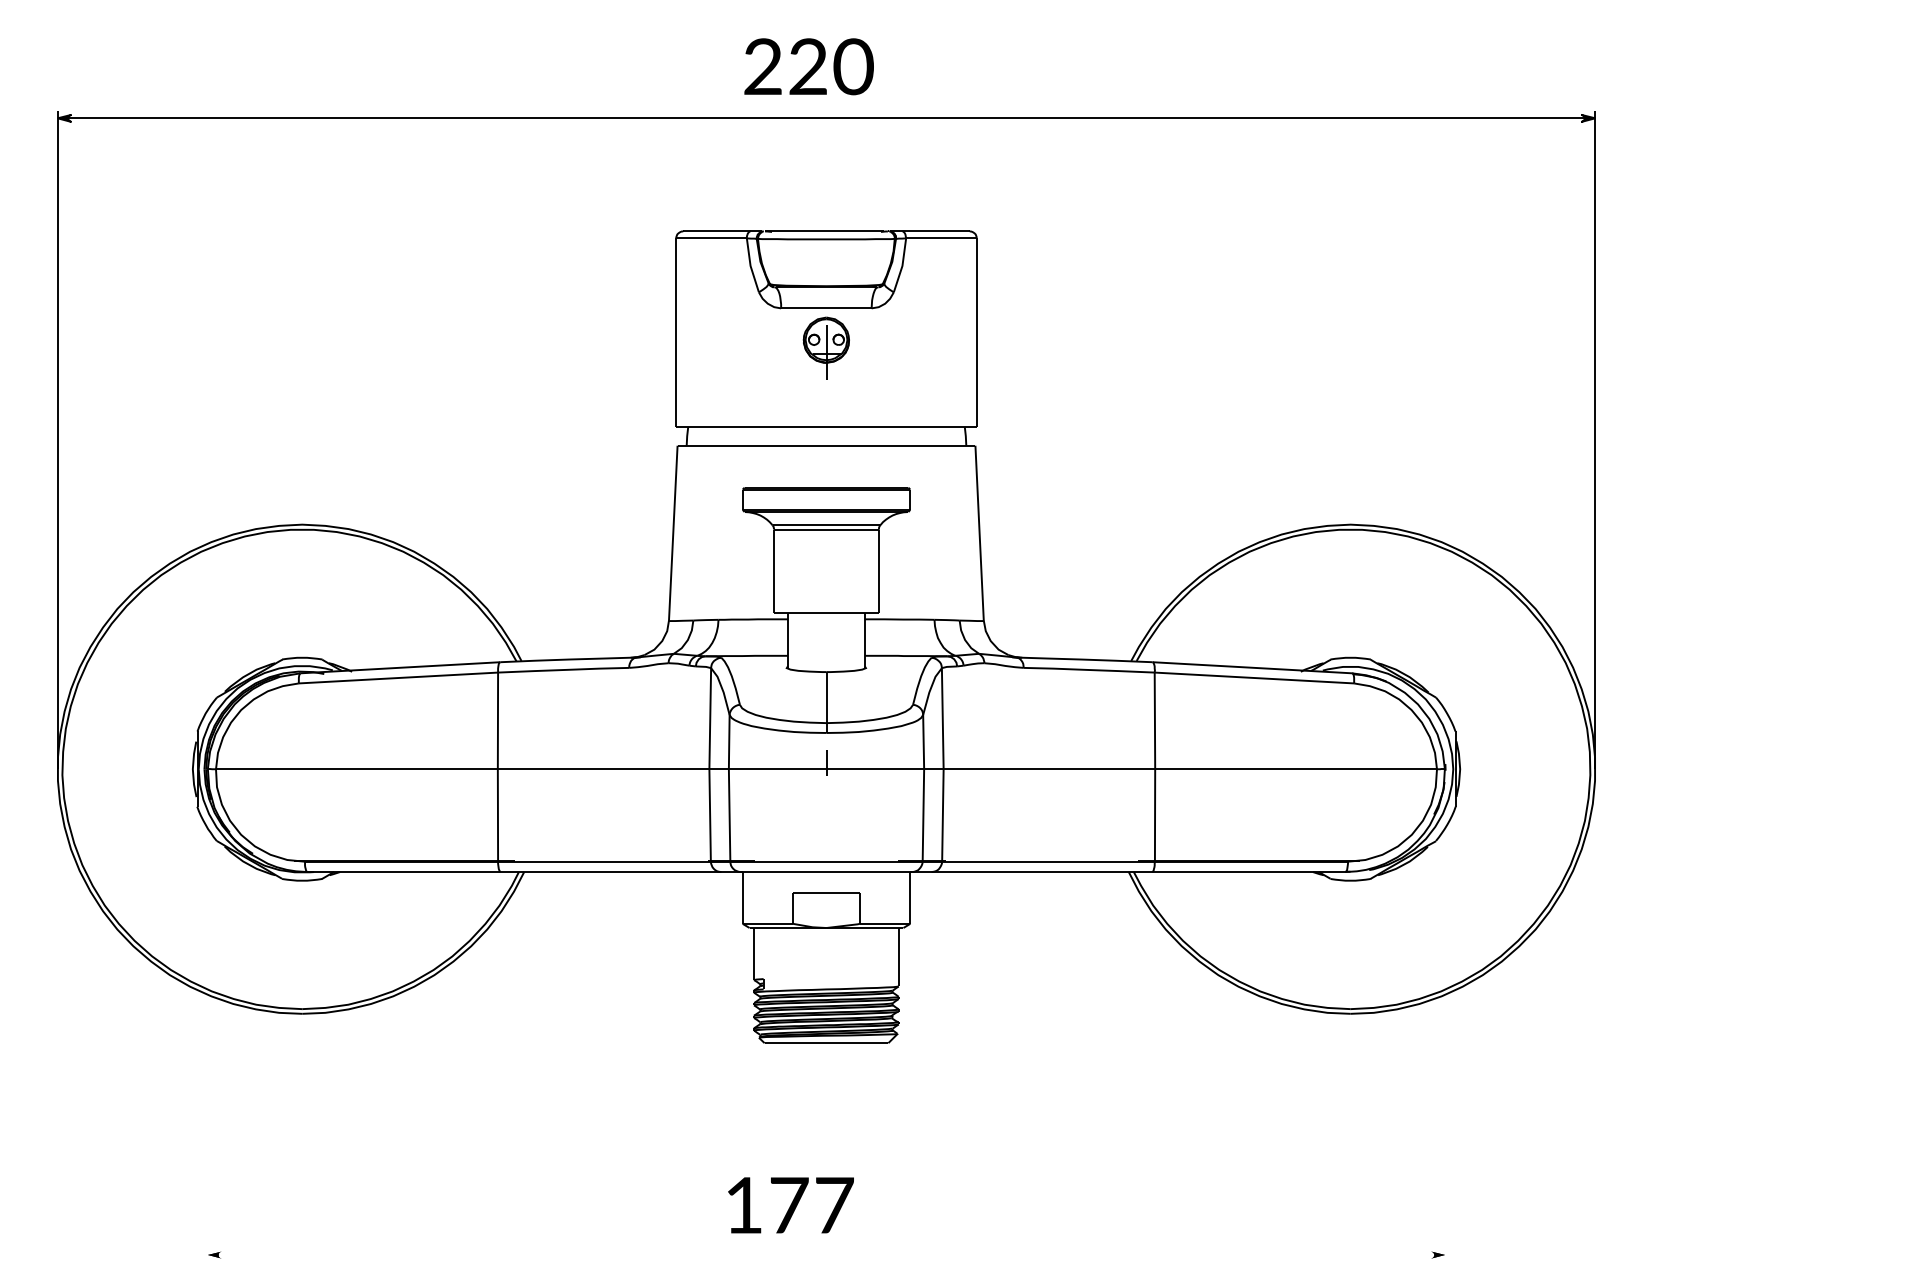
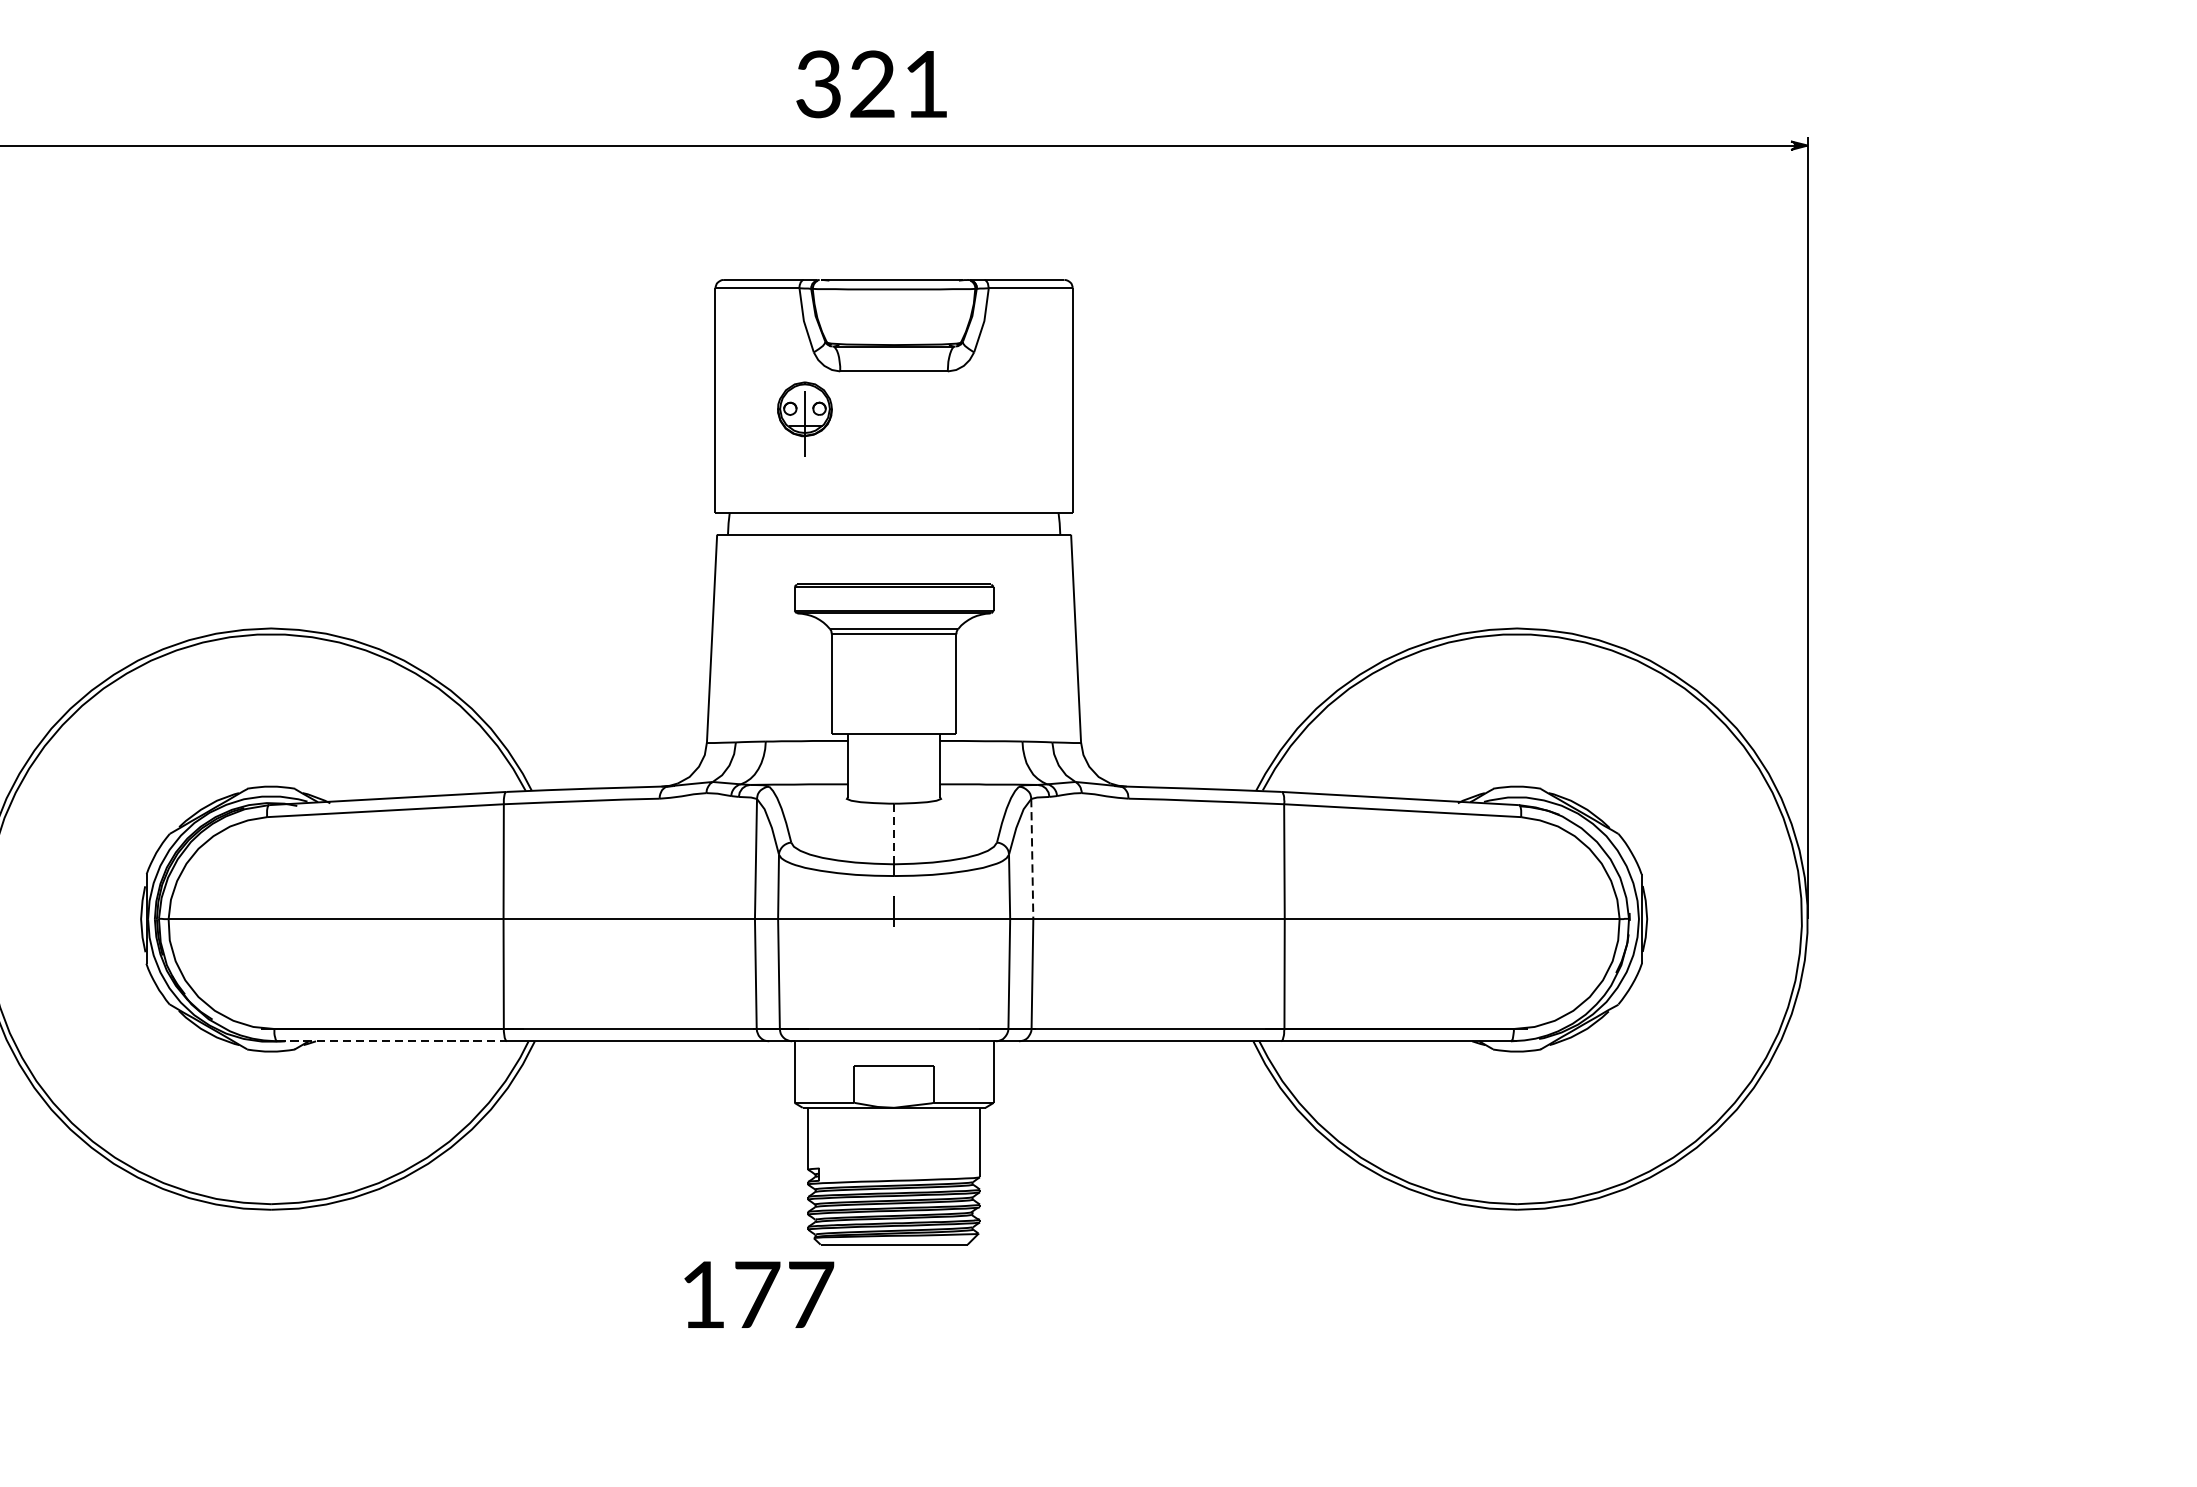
text: (808, 66) -> (872, 83), 220 -> 321
part: (825, 347) -> (803, 417), moved
line: (826, 696) -> (894, 832), solid -> dashed
line: (942, 718) -> (1031, 858), solid -> dashed
line: (404, 872) -> (392, 1041), solid -> dashed
text: (790, 1205) -> (758, 1294), moved

